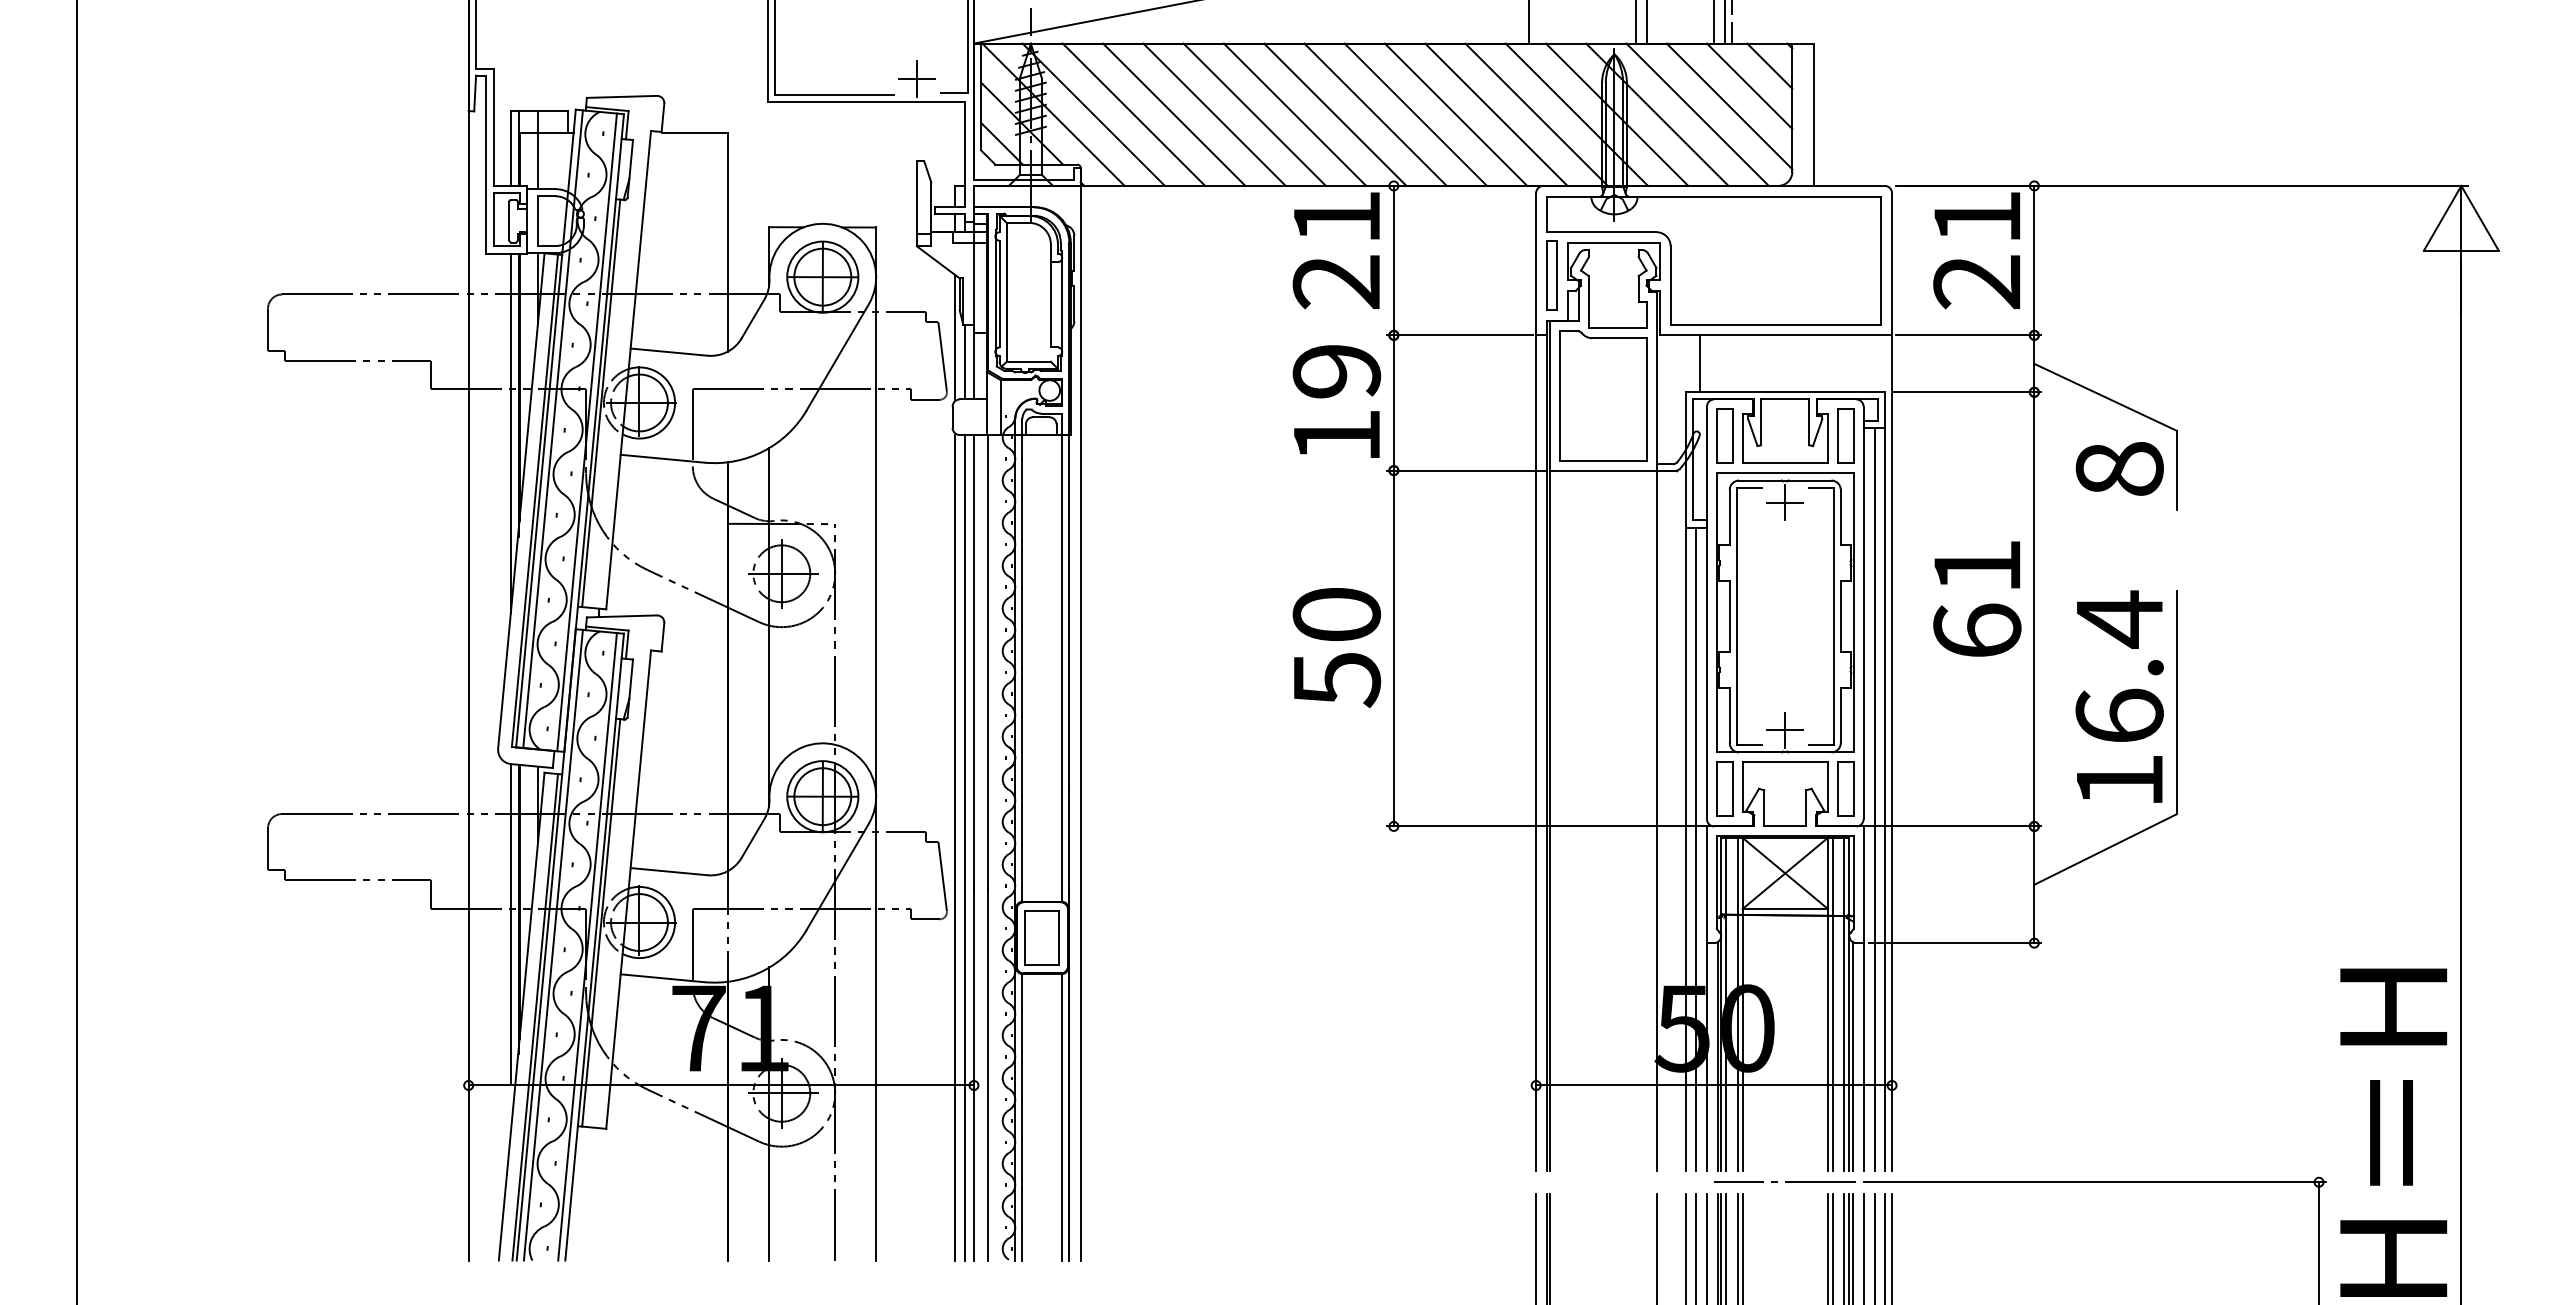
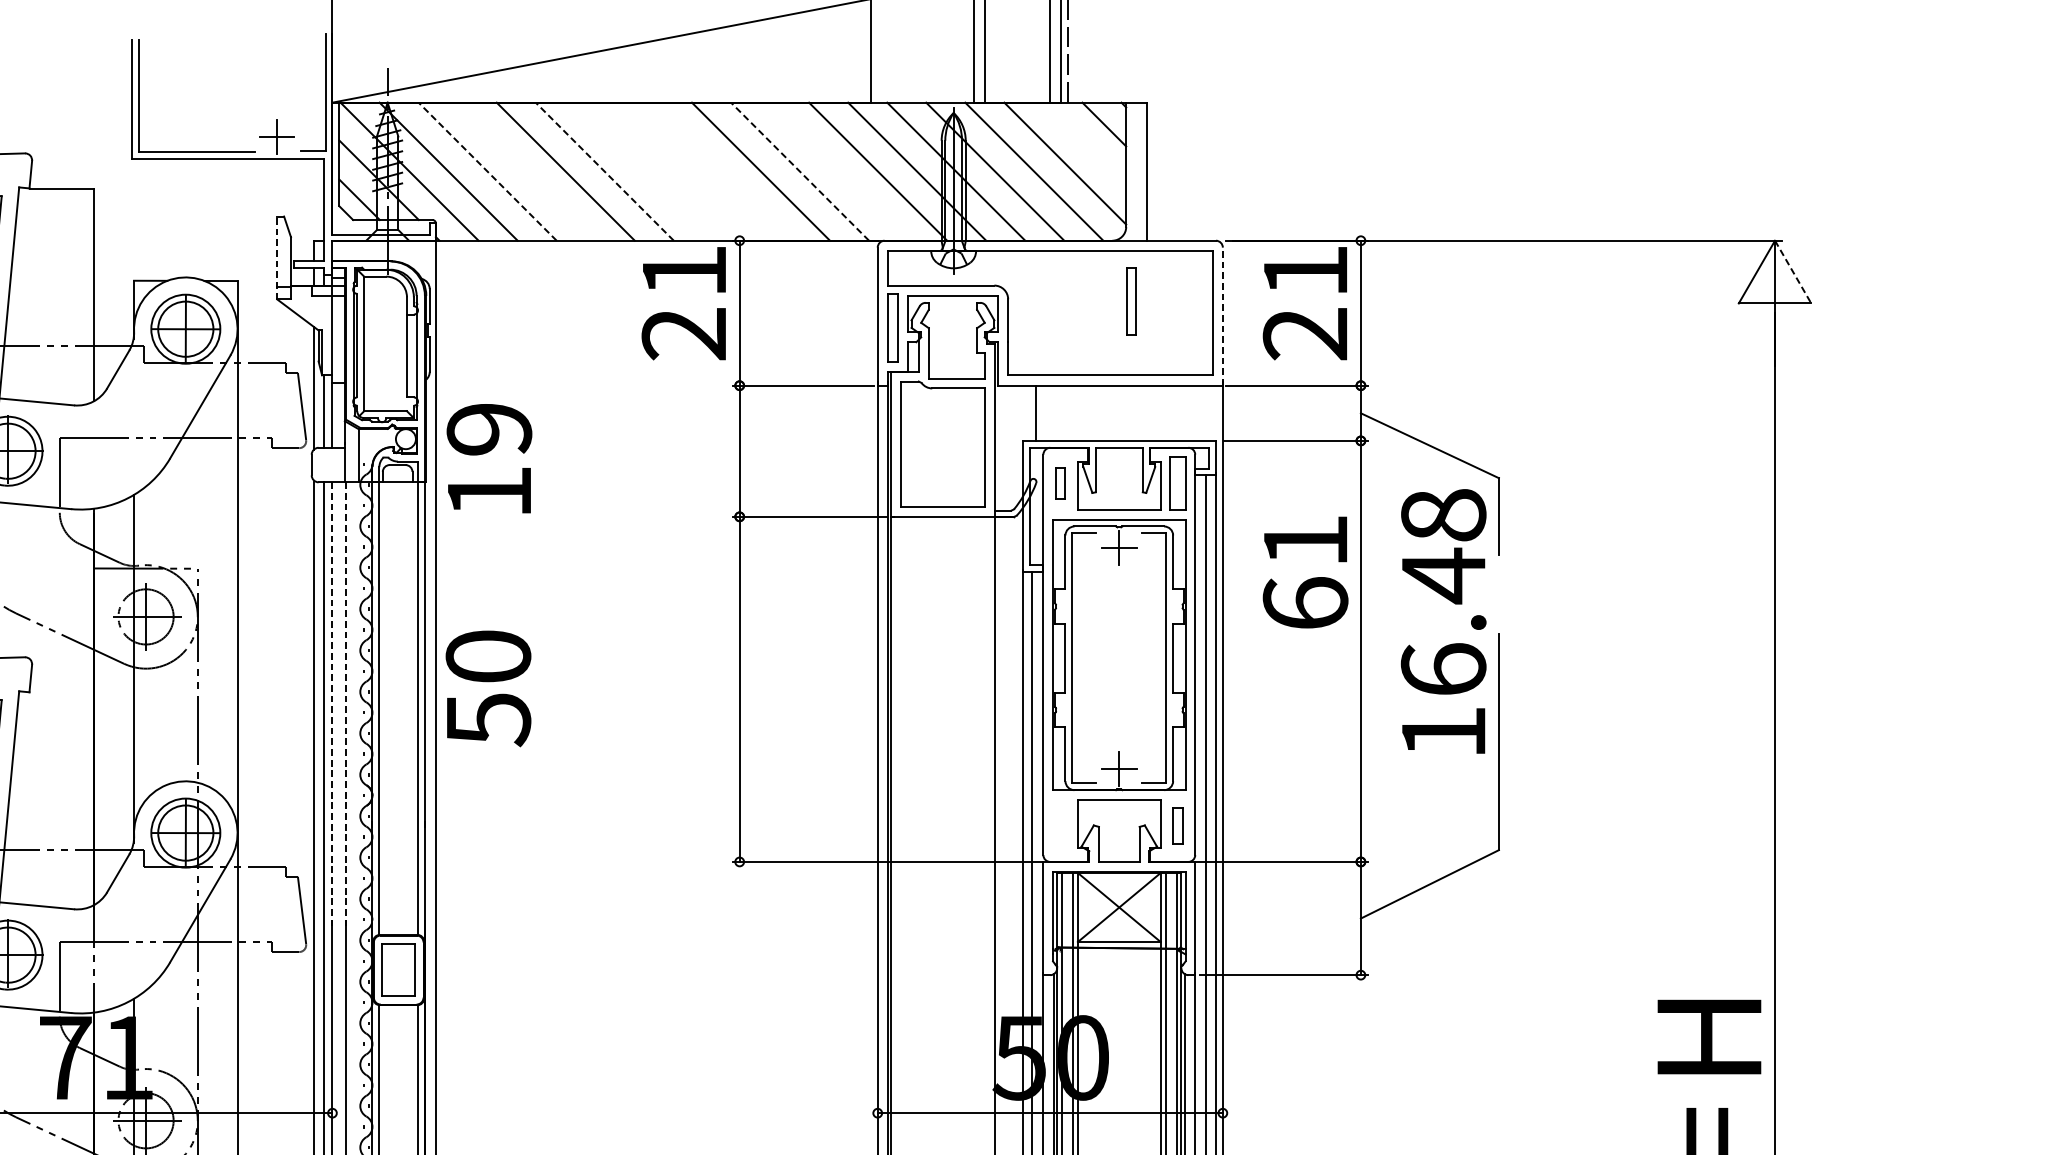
line: (1749, 86) -> (1084, 144), removed
line: (1134, 114) -> (488, 171), solid -> dashed
line: (1174, 114) -> (526, 171), removed
line: (1254, 114) -> (604, 171), solid -> dashed
line: (1294, 114) -> (643, 171), removed
line: (1335, 114) -> (683, 171), removed
line: (1375, 114) -> (721, 171), removed
line: (1456, 114) -> (800, 171), solid -> dashed
line: (1496, 114) -> (839, 171), removed
line: (917, 203) -> (277, 257), solid -> dashed
line: (2480, 218) -> (1793, 272), solid -> dashed
part: (1797, 248) -> (1131, 301), added
line: (1892, 263) -> (1223, 315), solid -> dashed
text: (1336, 401) -> (489, 458), moved
part: (1724, 435) -> (1060, 482), size x0.6
text: (1977, 598) -> (1305, 572), moved
text: (1336, 648) -> (488, 689), moved
line: (973, 663) -> (331, 703), solid -> dashed
line: (988, 663) -> (346, 703), solid -> dashed
text: (2119, 696) -> (1443, 650), moved
part: (1724, 788) -> (1060, 825), removed
part: (1845, 788) -> (1177, 825), size x0.7

